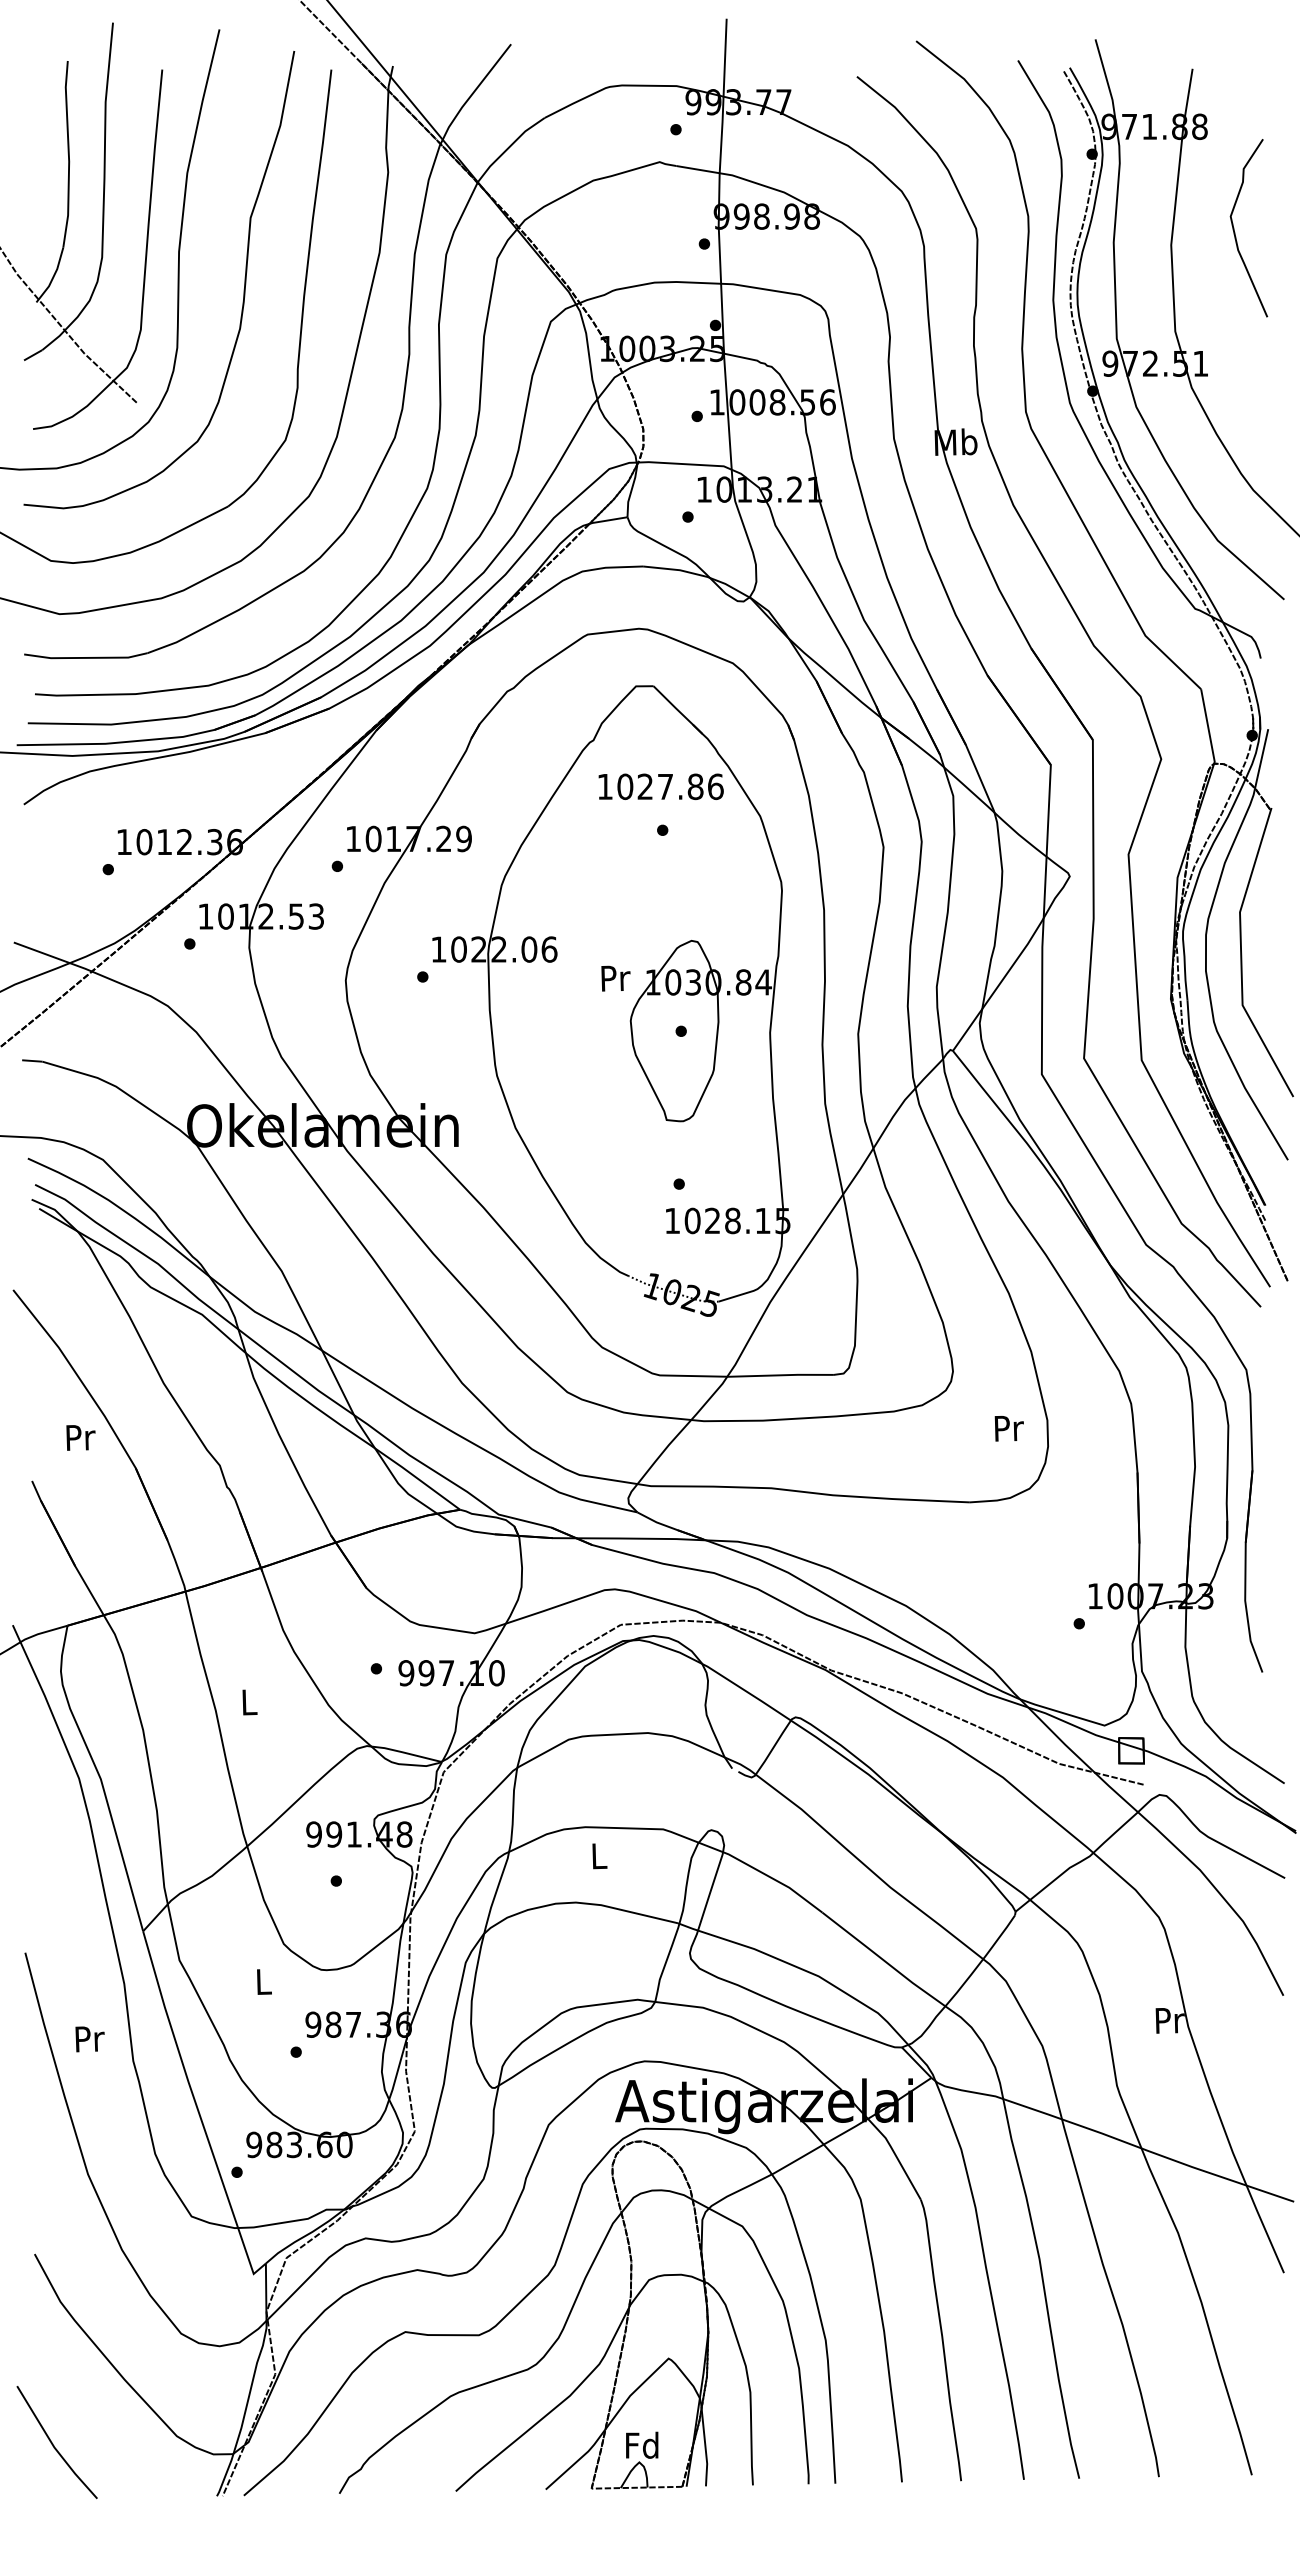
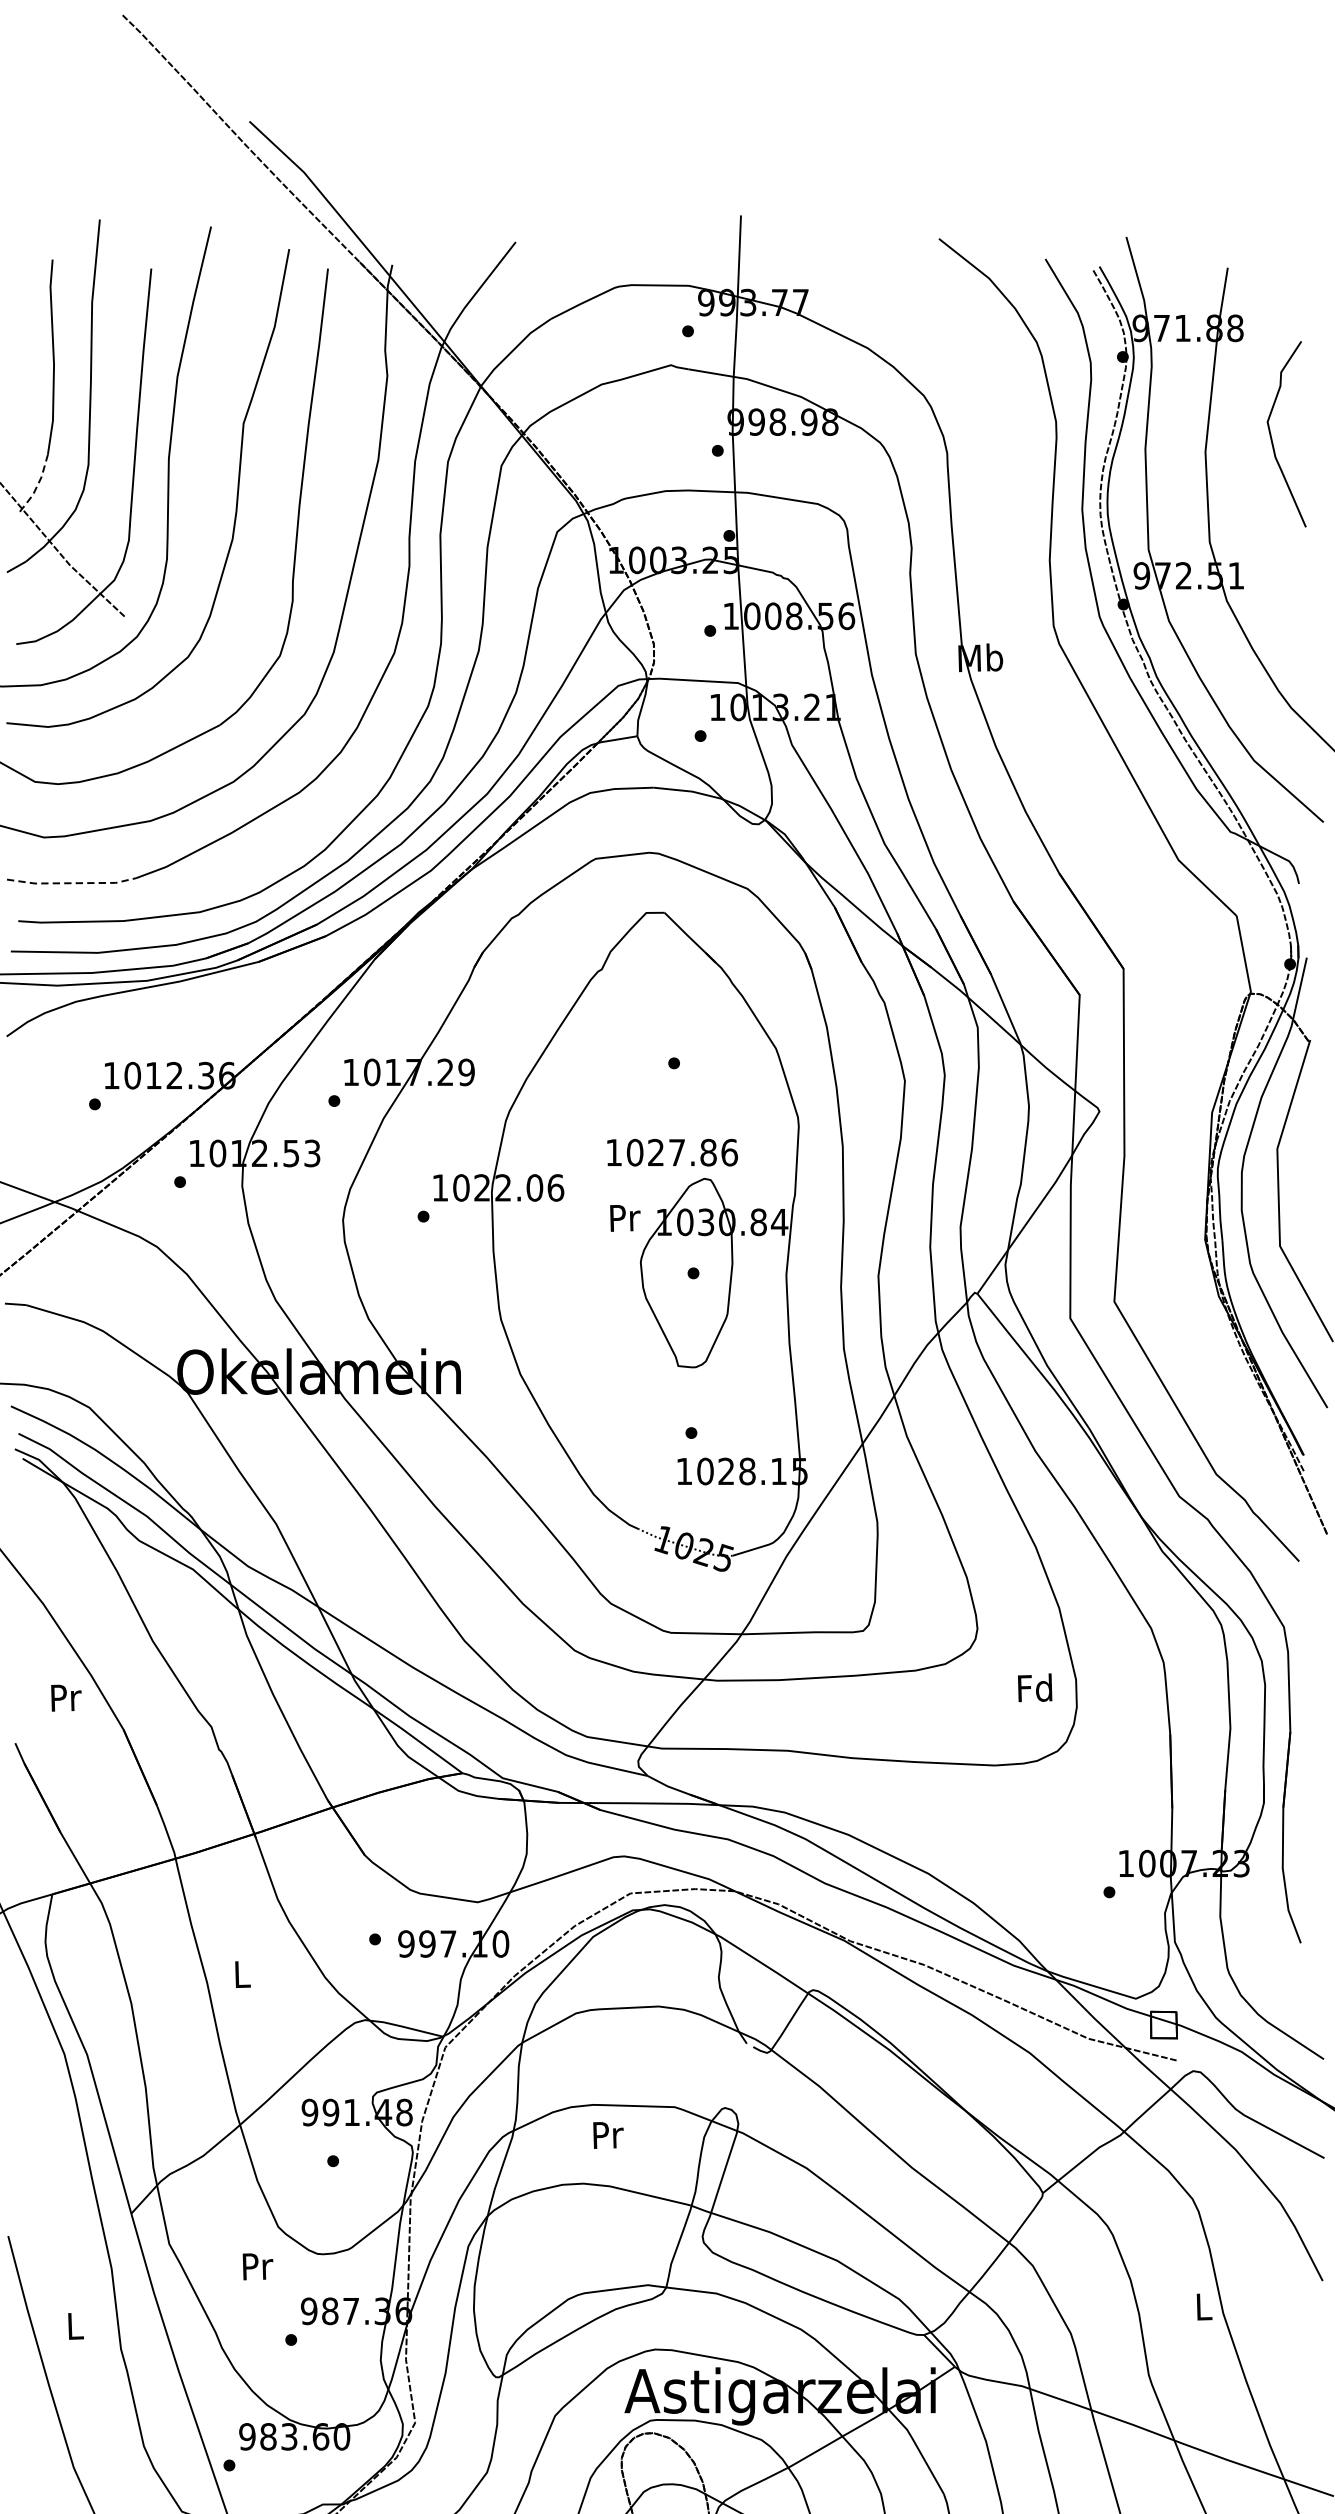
line: (53, 276) -> (37, 484), solid -> dashed
curve: (1096, 650) -> (1127, 875), removed
line: (85, 657) -> (71, 882), solid -> dashed
text: (660, 786) -> (671, 1152), moved
text: (1007, 1427) -> (1034, 1687), Pr -> Fd
text: (599, 1856) -> (608, 2135), L -> Pr
text: (263, 1982) -> (257, 2267), L -> Pr
text: (1169, 2020) -> (1203, 2306), Pr -> L
text: (89, 2039) -> (75, 2326), Pr -> L

